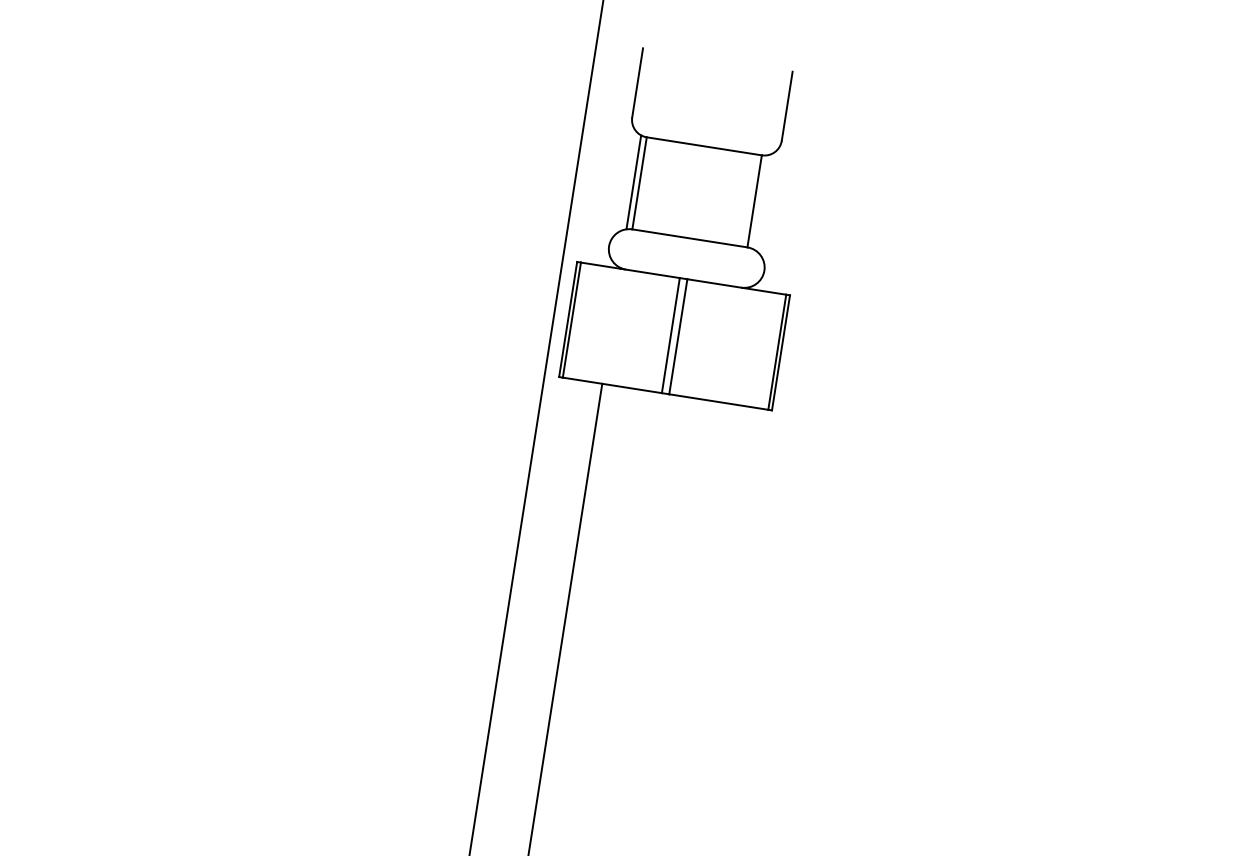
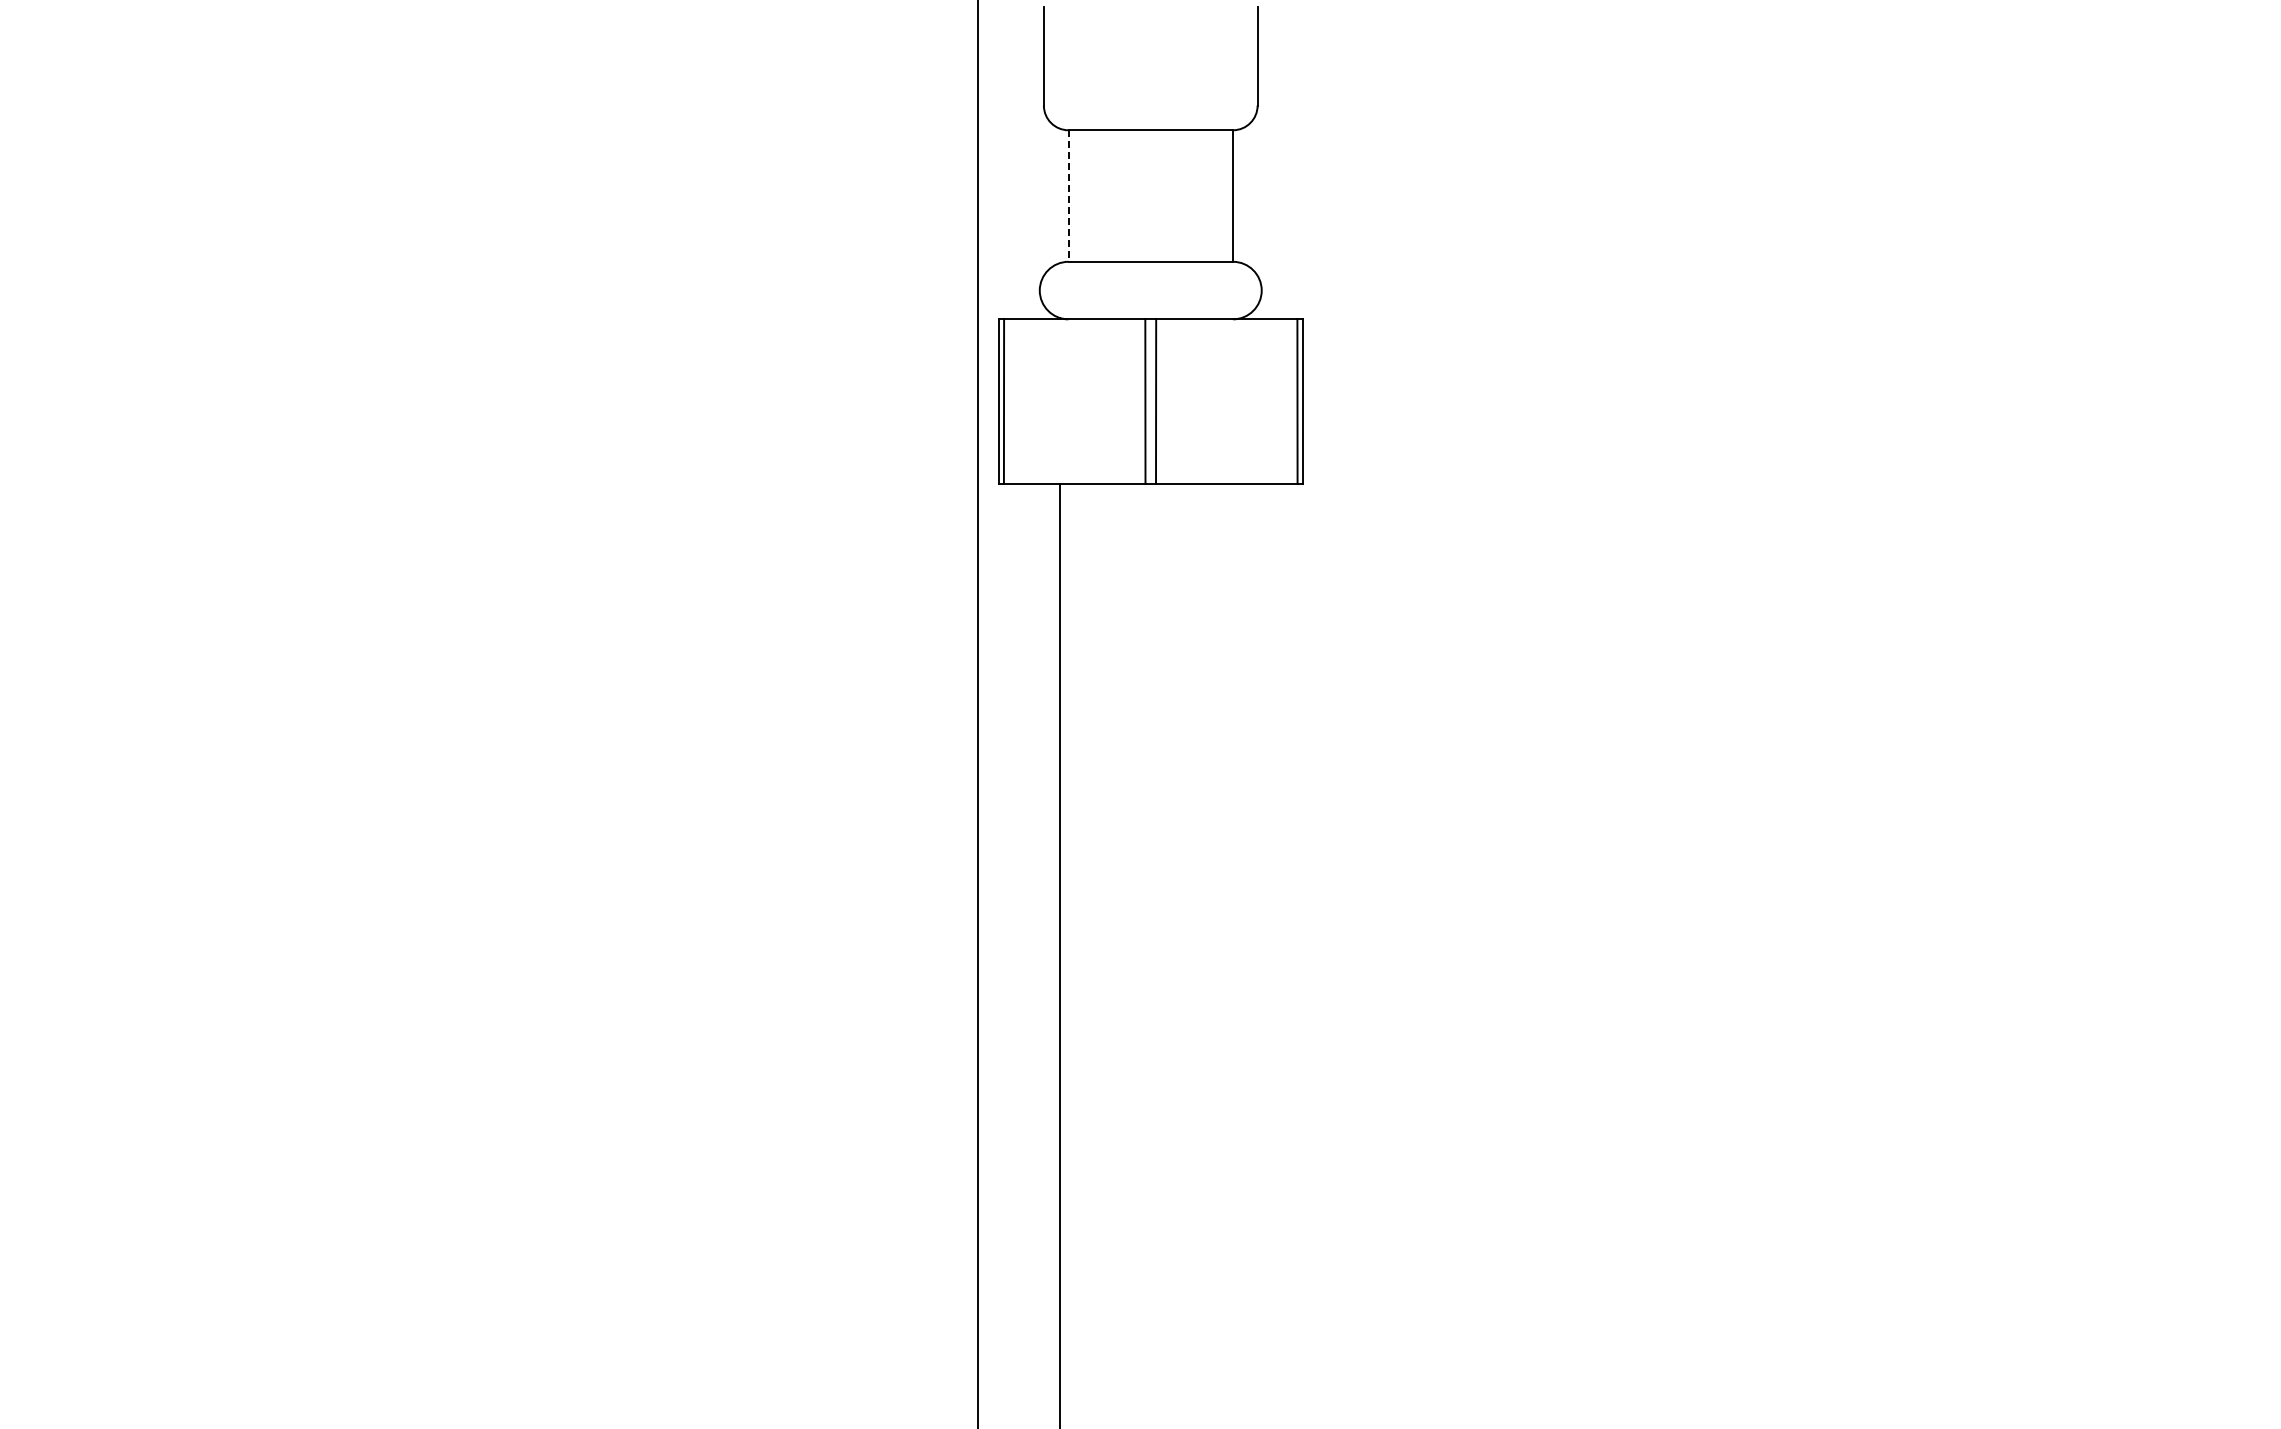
line: (634, 182) -> (1060, 195), removed
line: (639, 183) -> (1068, 196), solid -> dashed

